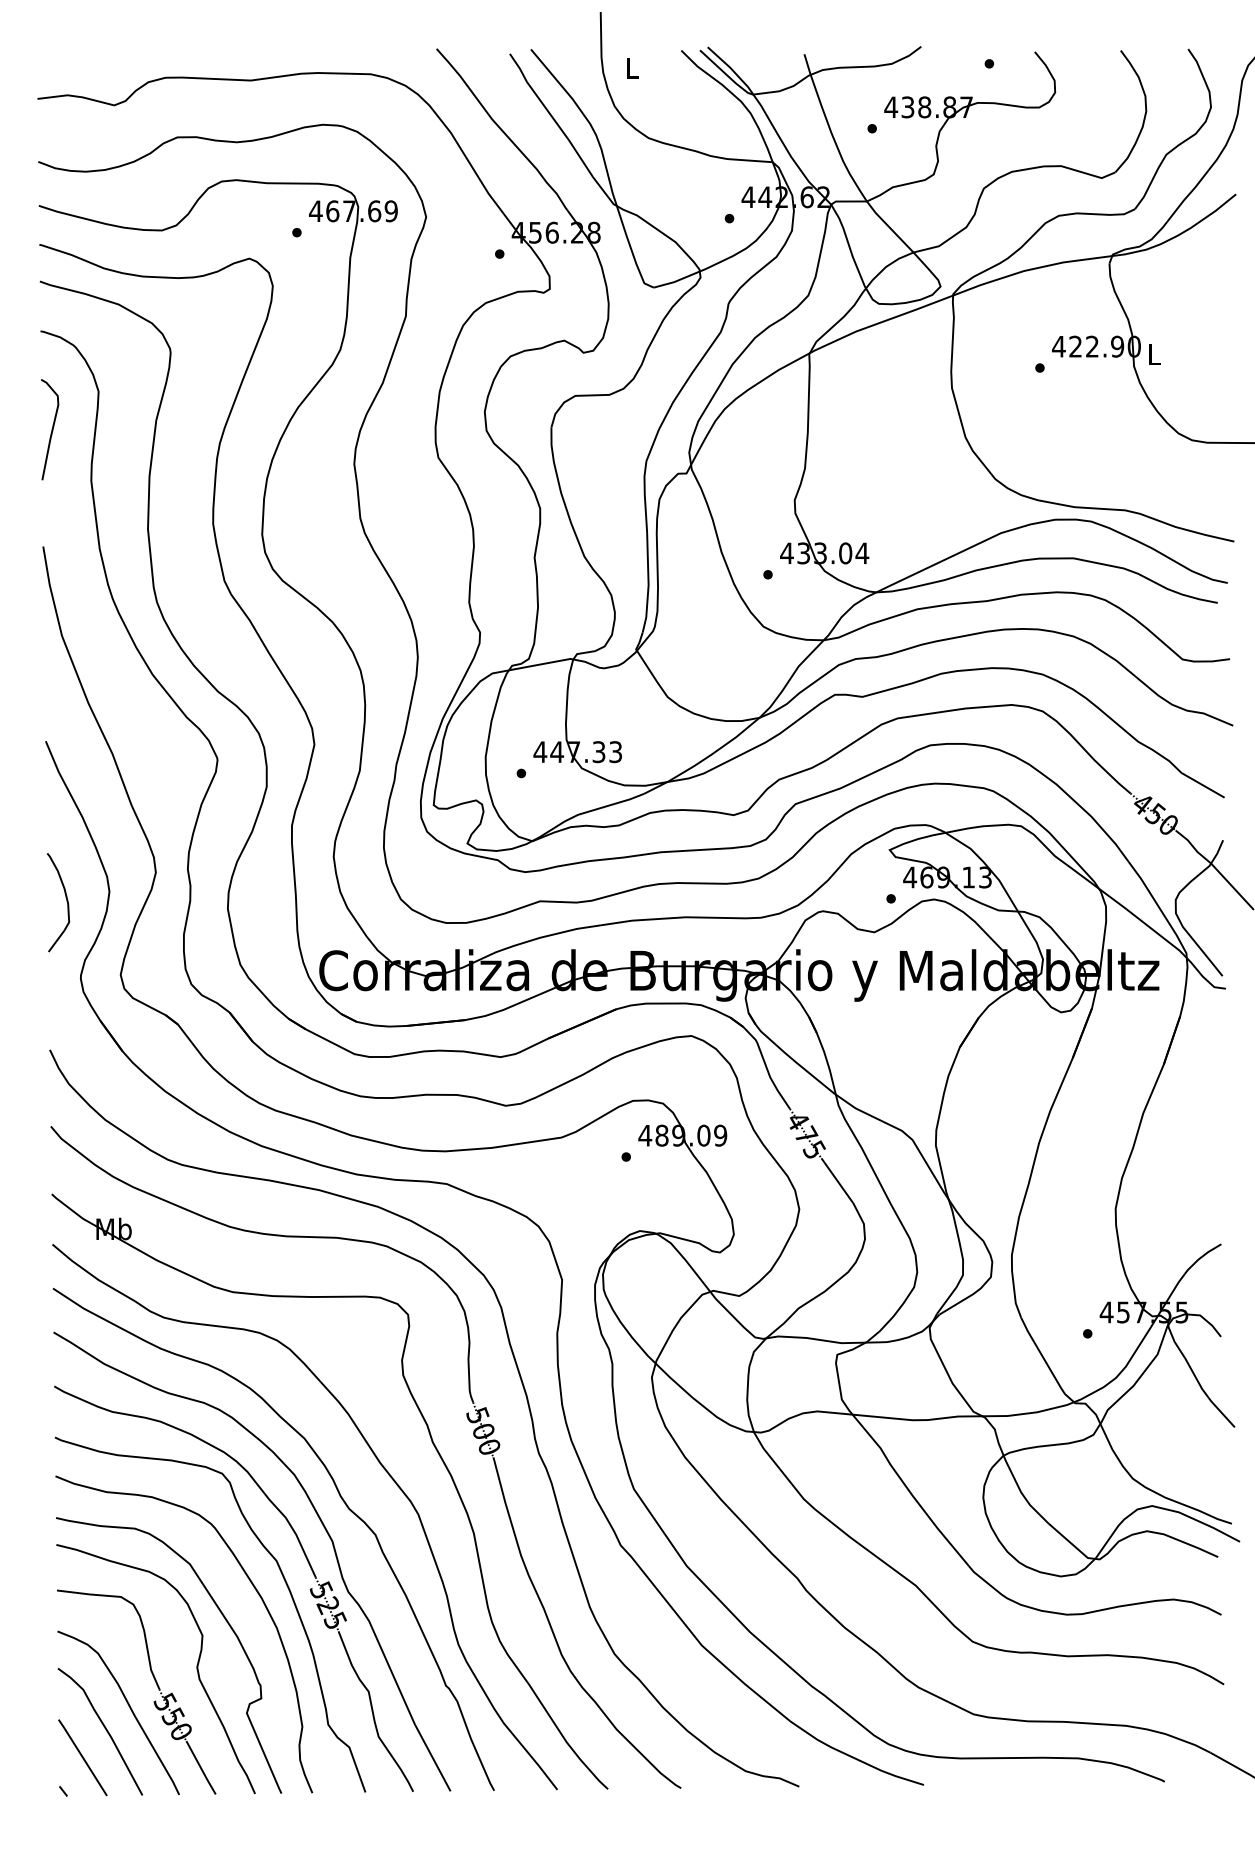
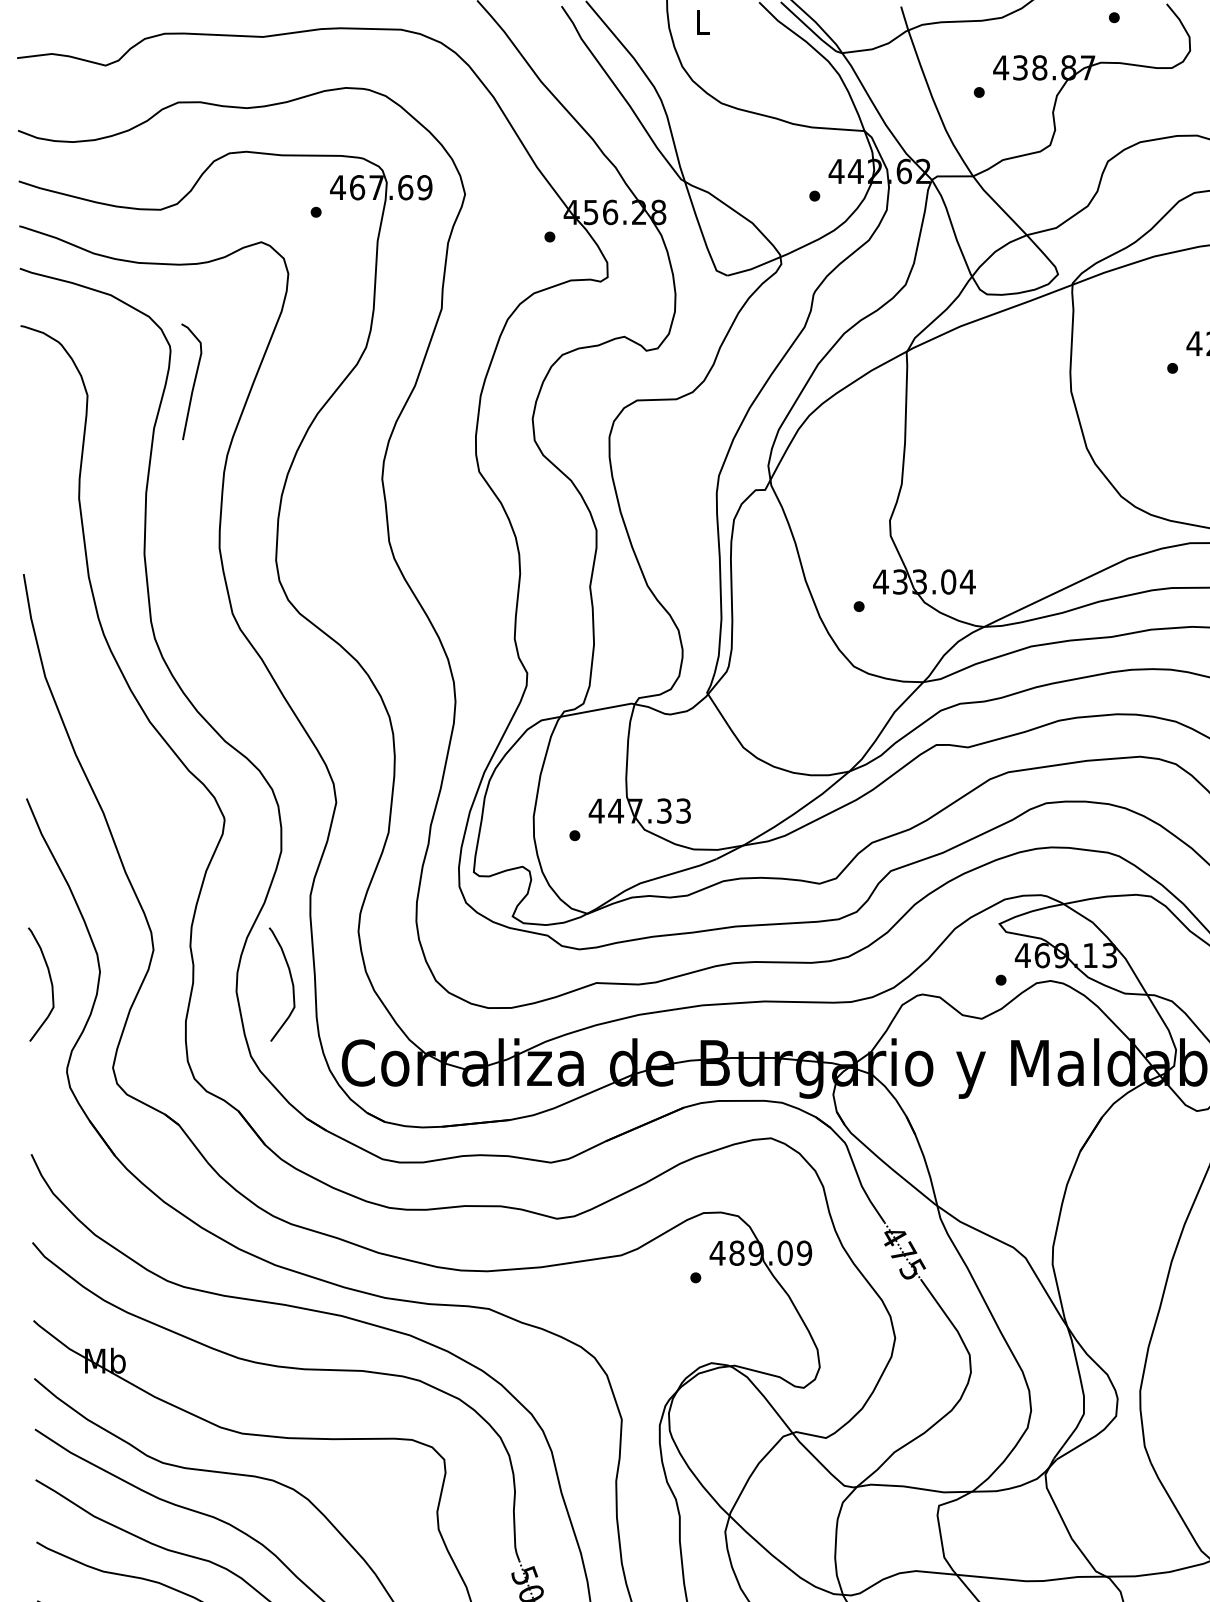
curve: (51, 429) -> (193, 381), moved
curve: (275, 901) -> (291, 983), added

